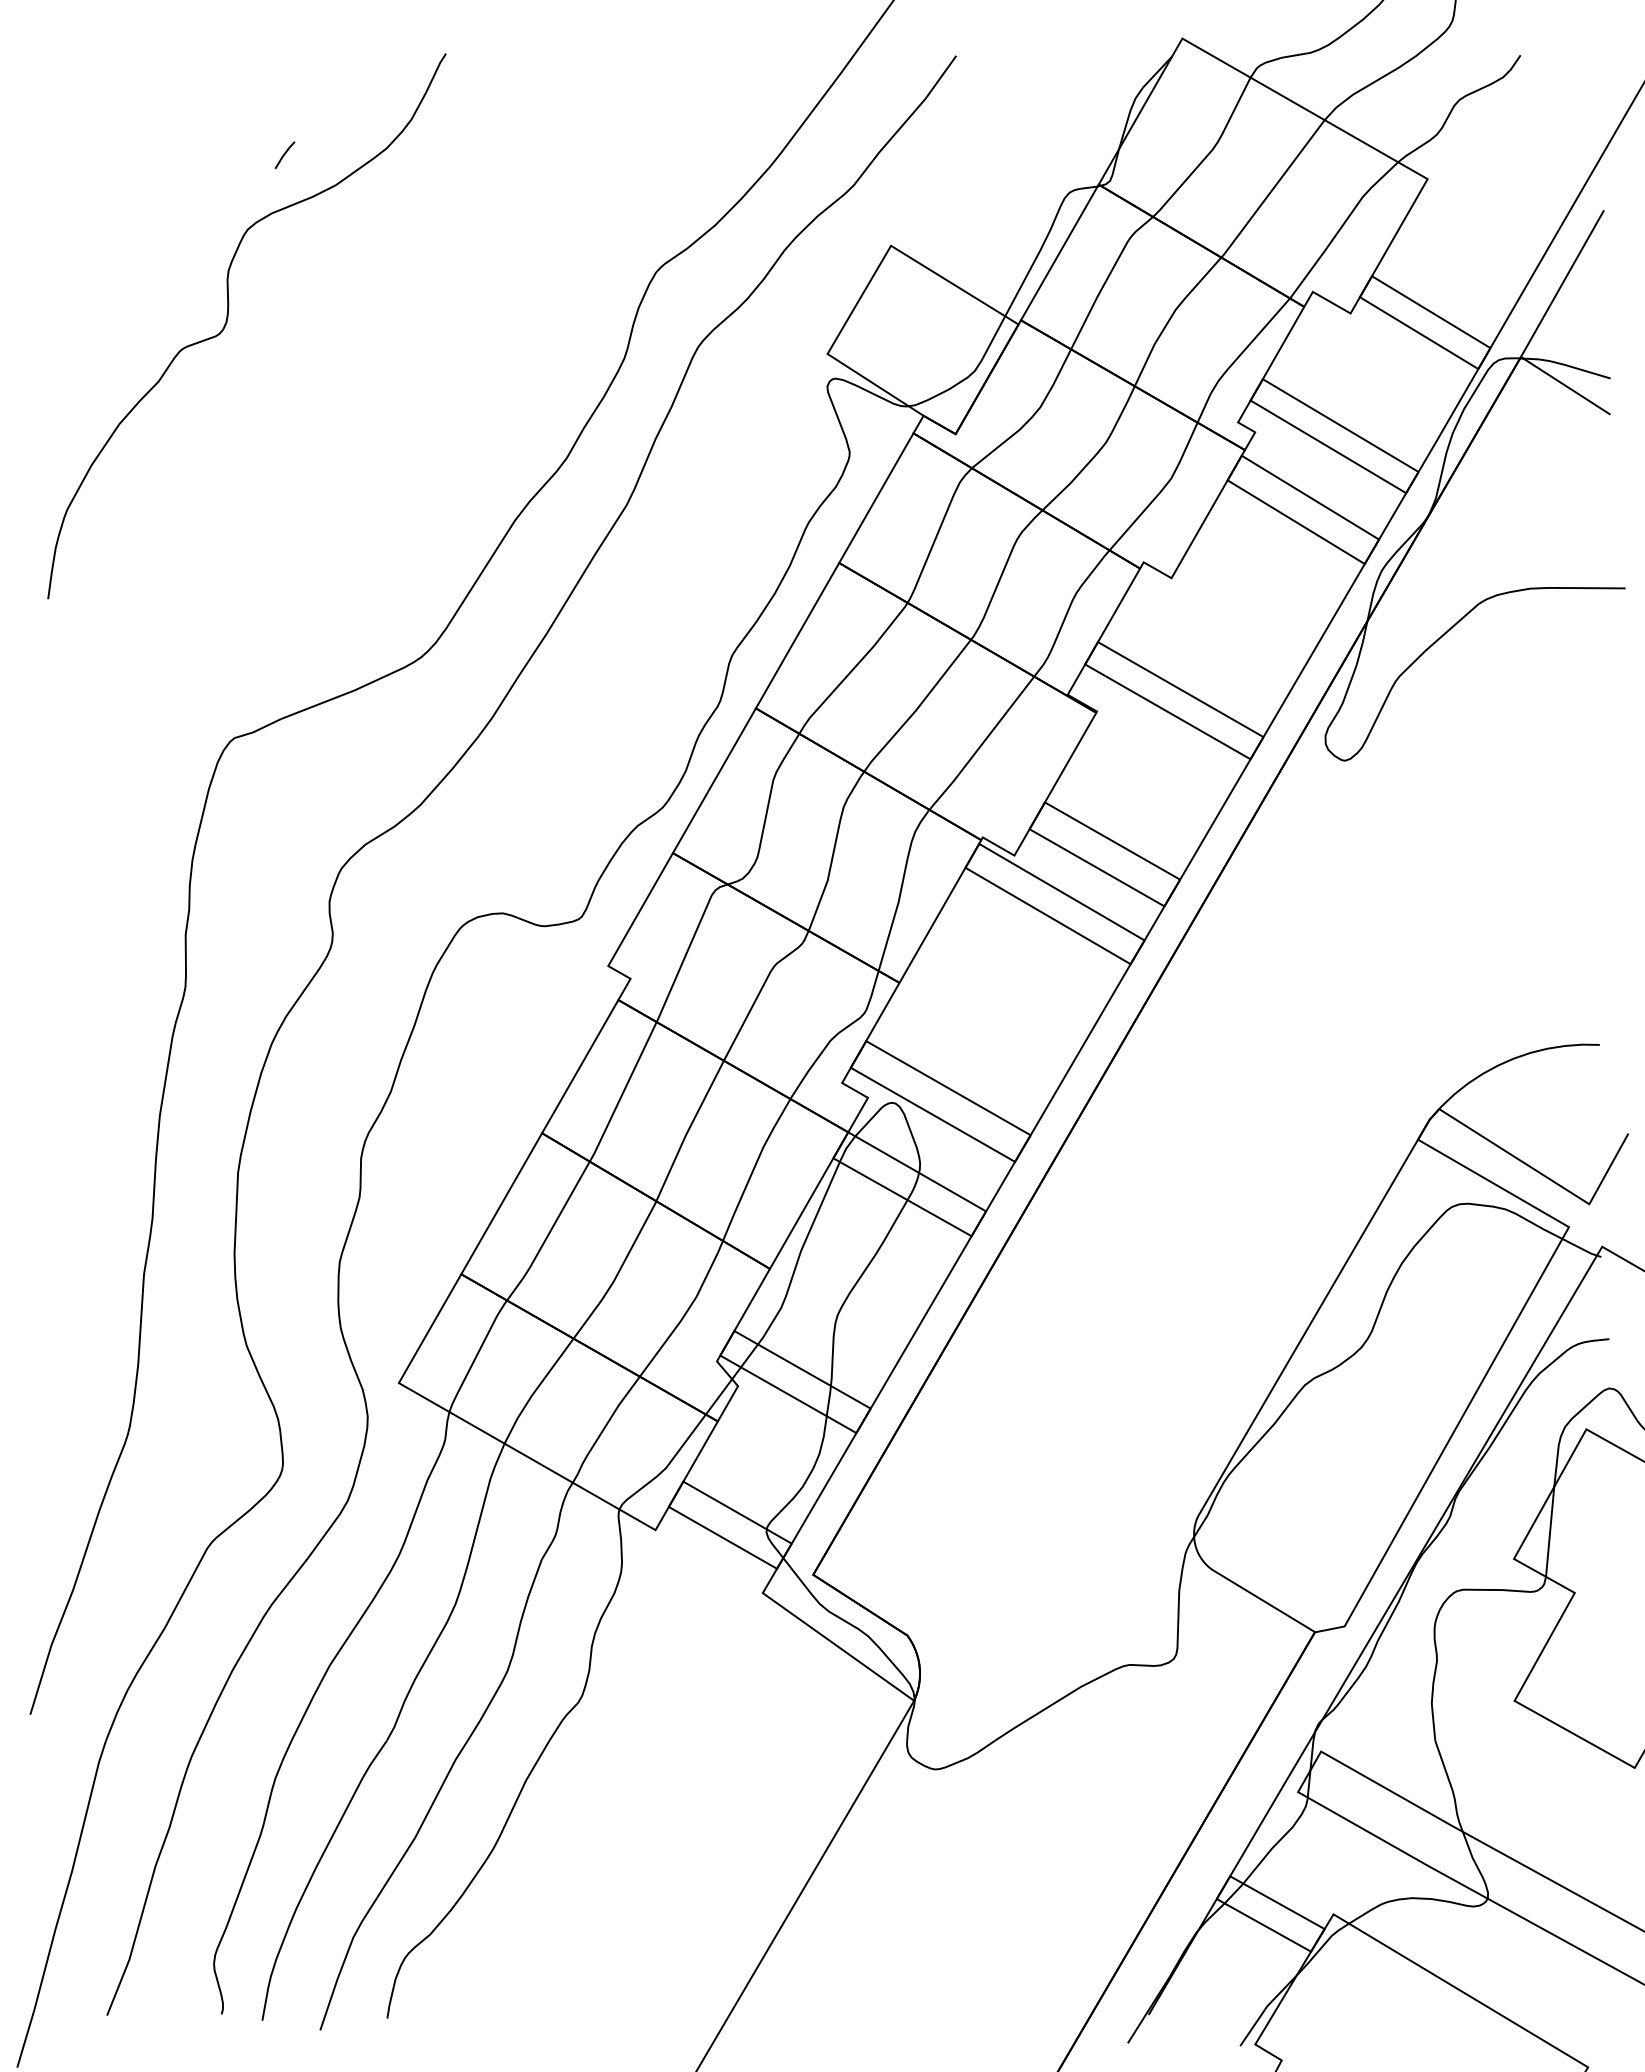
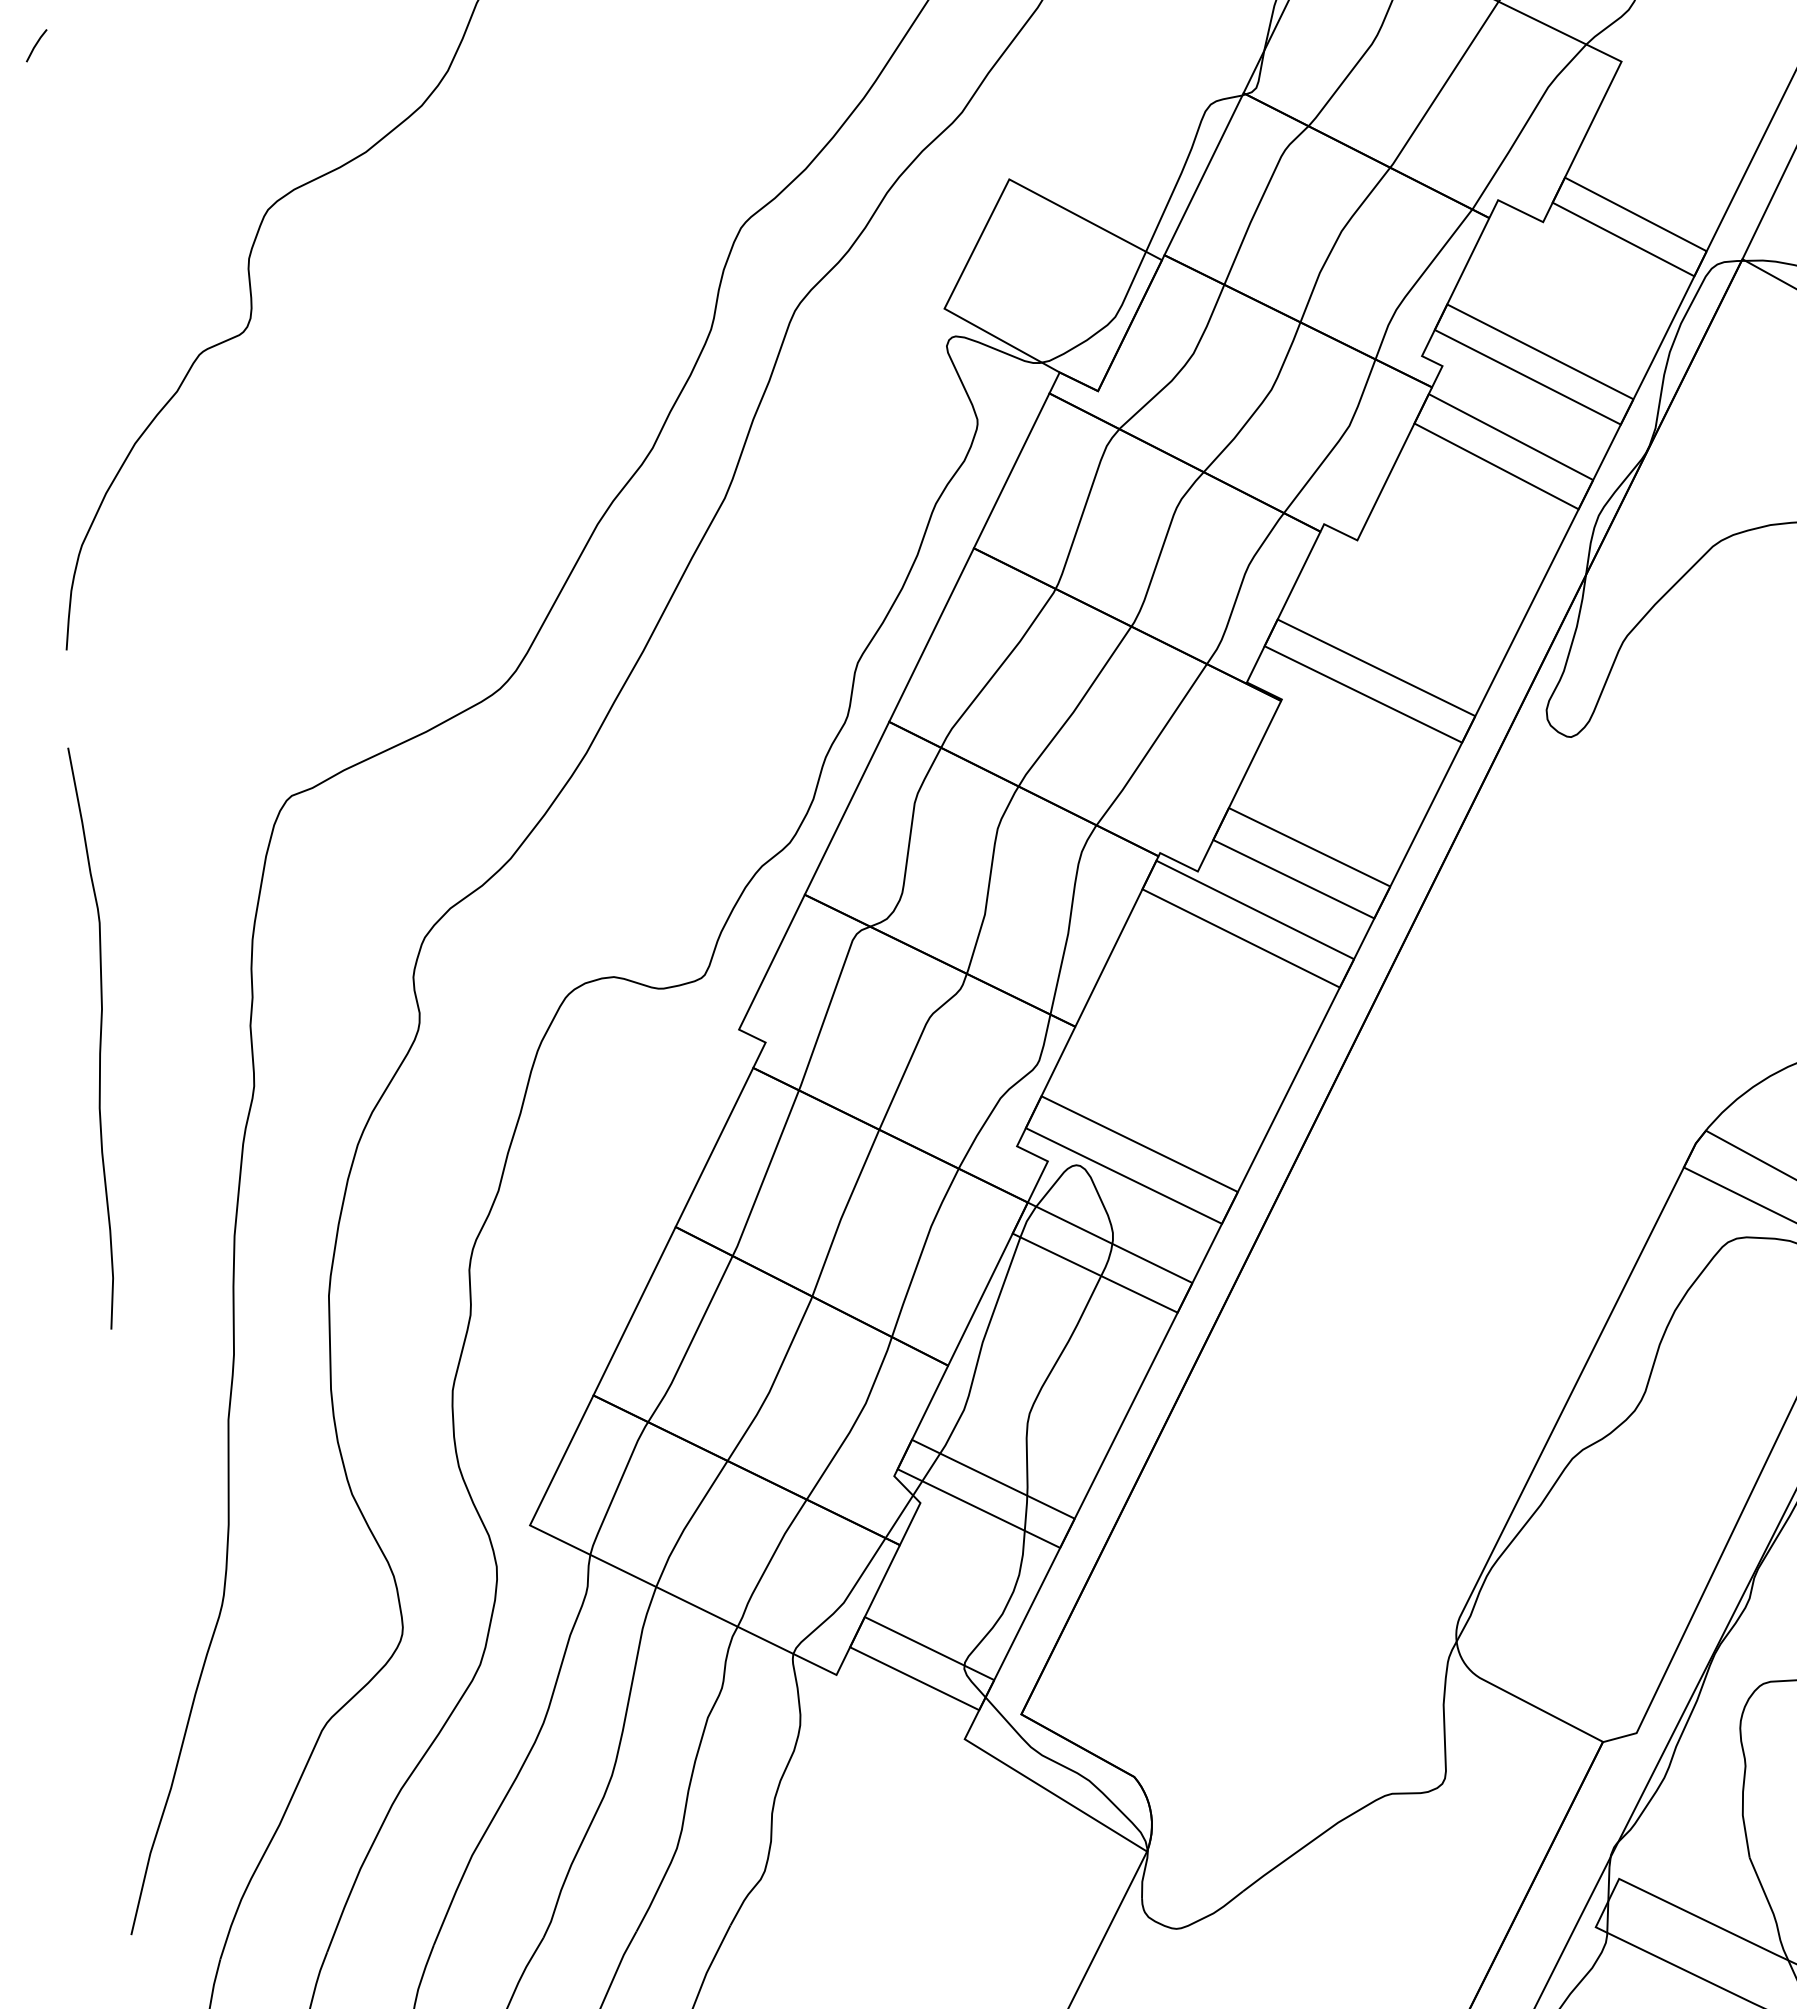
line: (284, 154) -> (36, 44), moved
curve: (54, 936) -> (99, 1037), added

